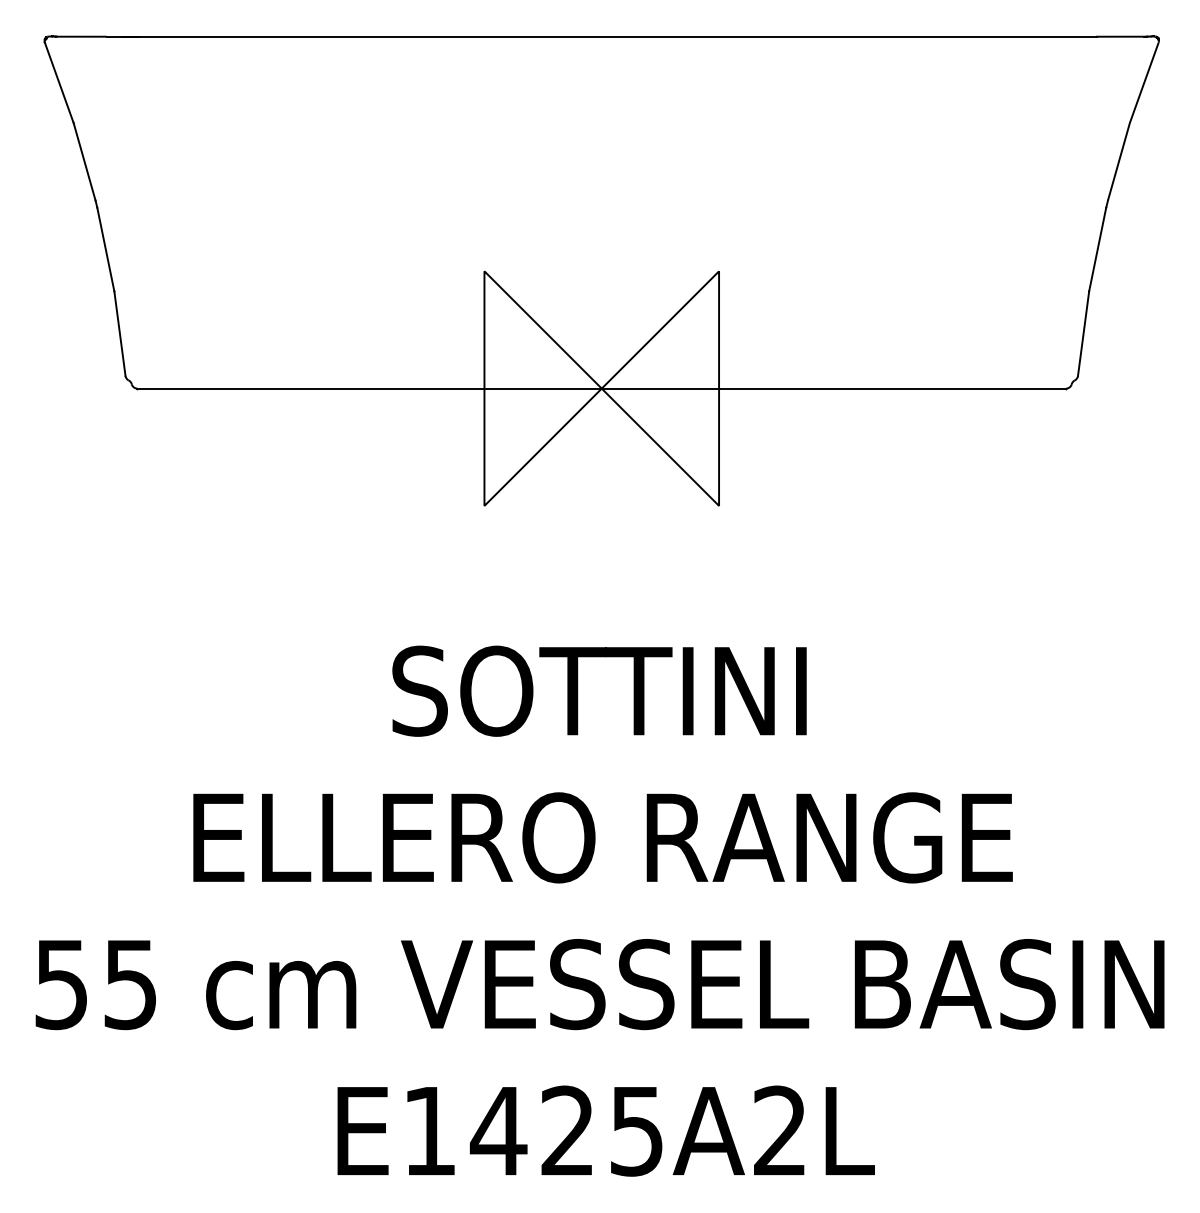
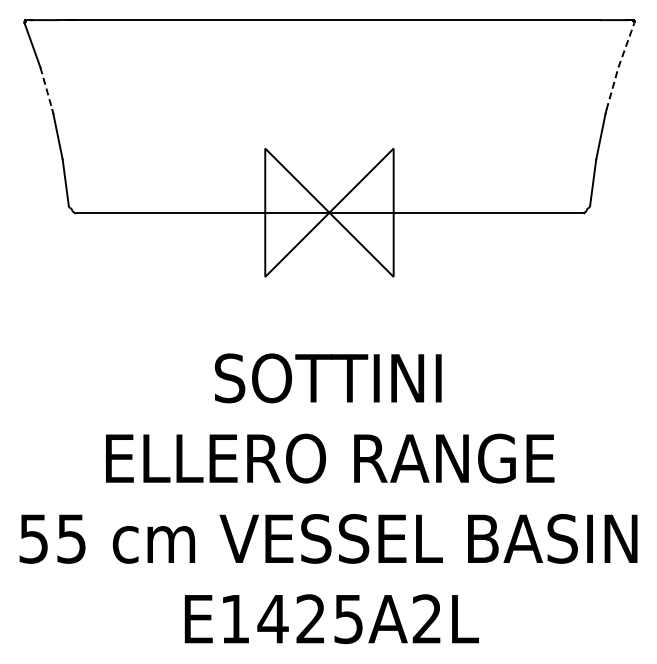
line: (1129, 121) -> (618, 66), solid -> dashed
line: (84, 163) -> (46, 89), solid -> dashed

